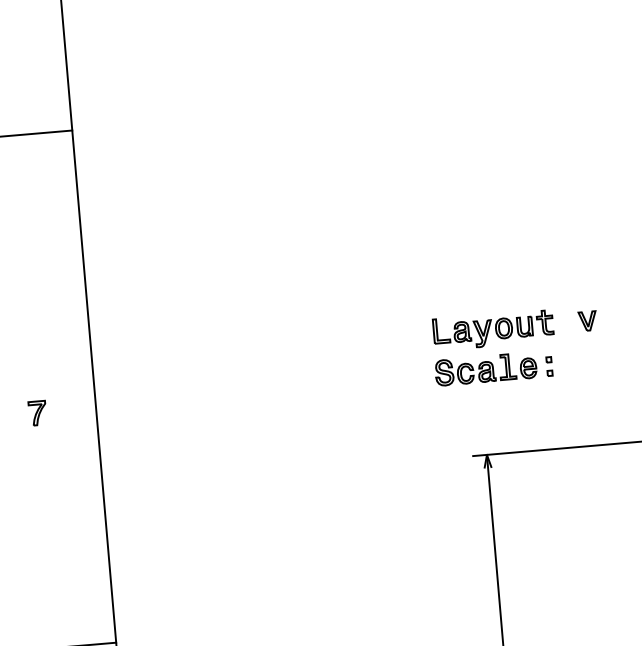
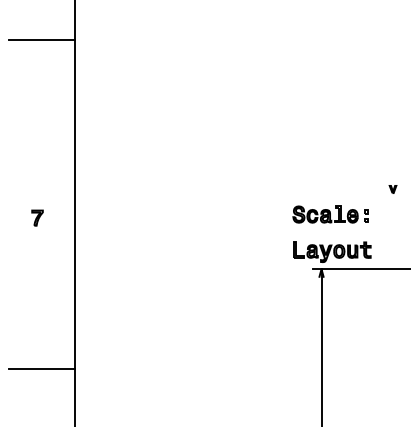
part: (586, 321) -> (392, 189), size x0.6
part: (493, 329) -> (332, 251), moved

